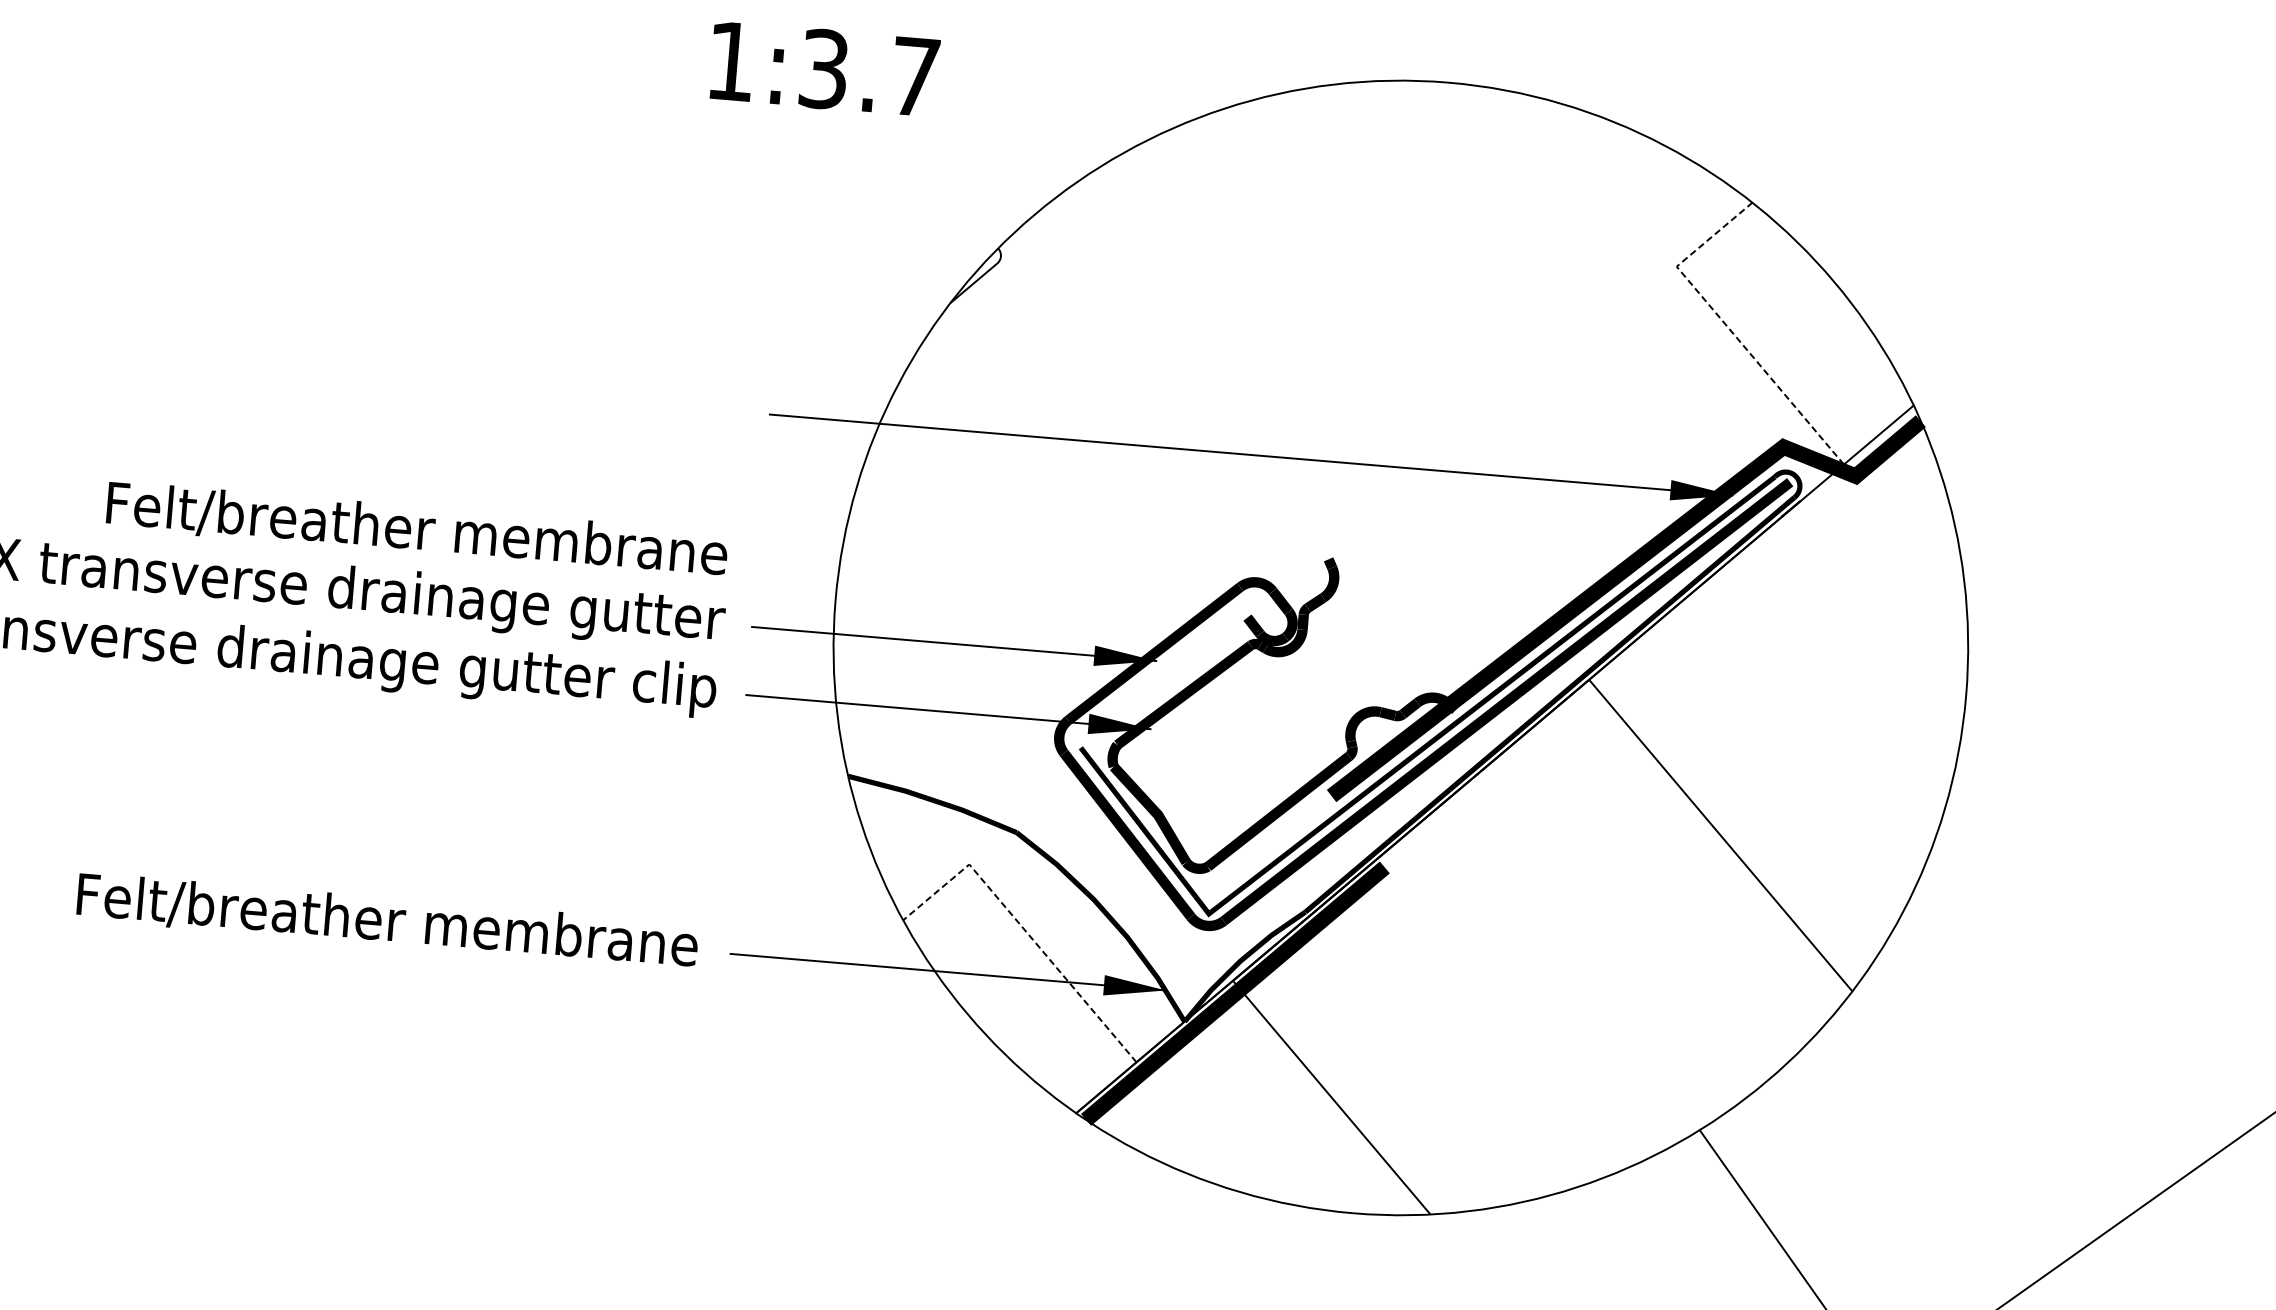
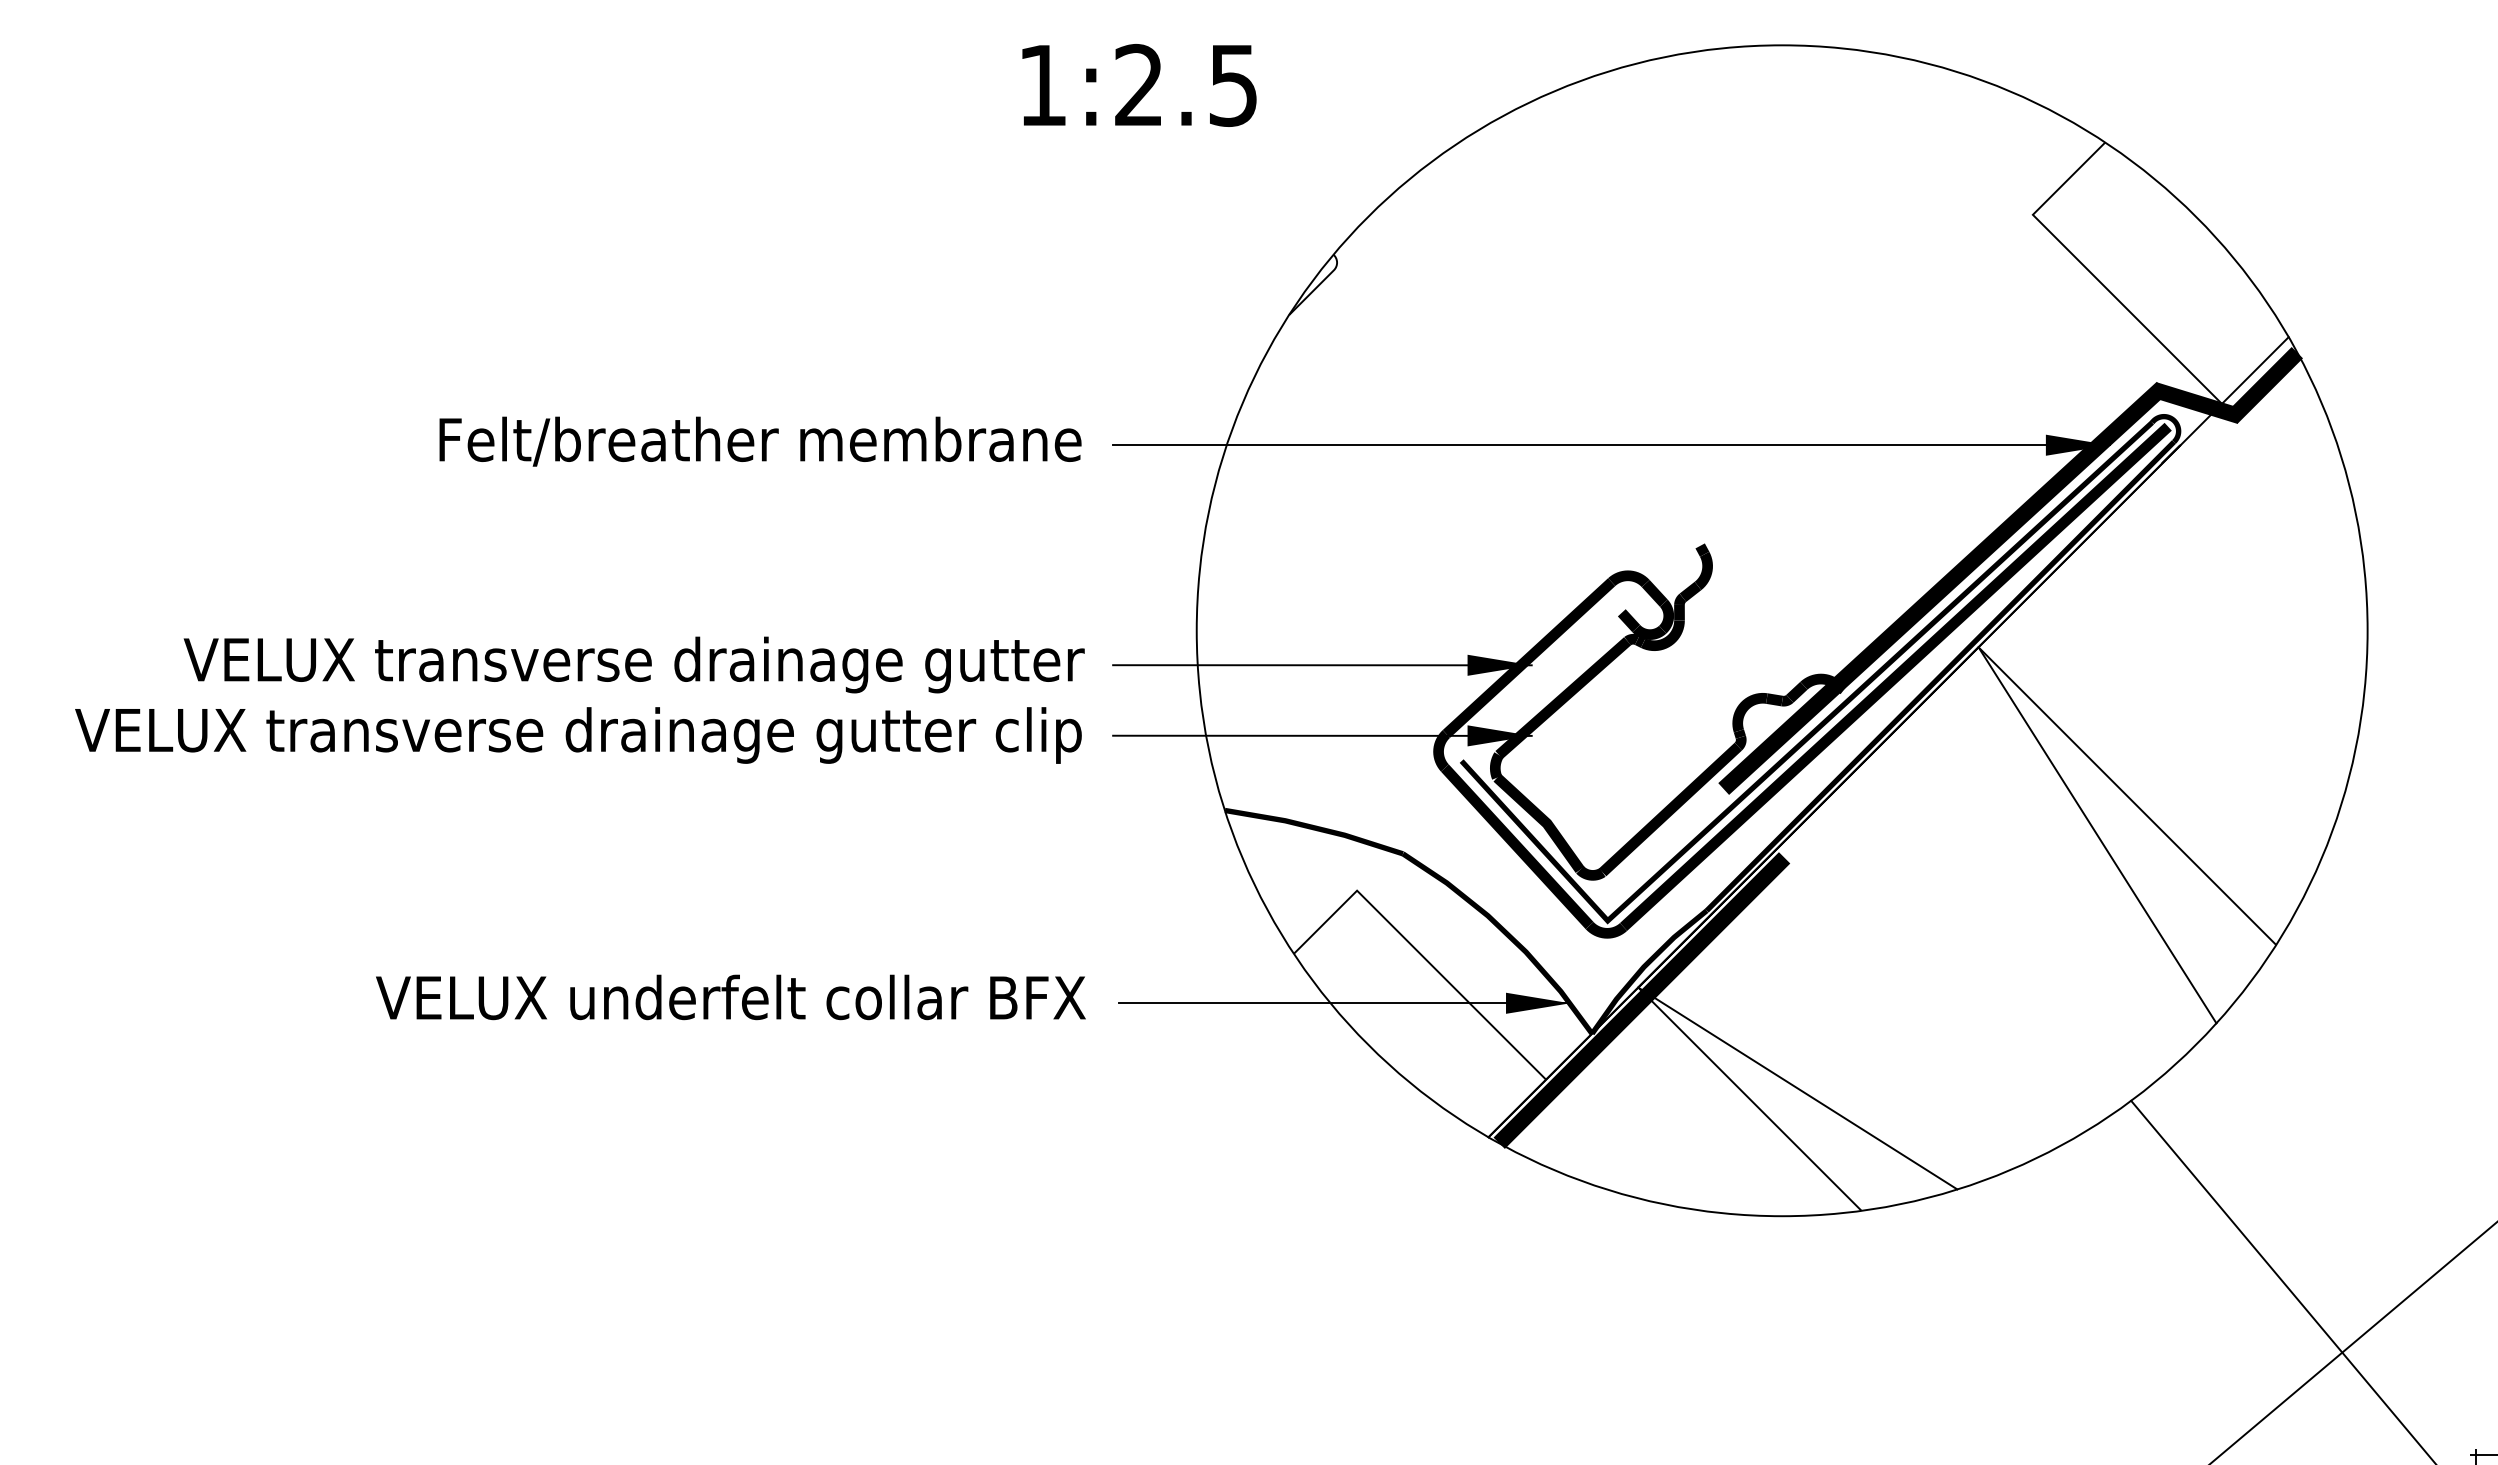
text: (868, 73) -> (1185, 85), 1:3.7 -> 1:2.5
line: (1727, 327) -> (2090, 272), dashed -> solid
text: (417, 530) -> (760, 441), moved
line: (1688, 871) -> (2097, 835), added
text: (355, 918) -> (730, 999), Felt/breather membrane -> VELUX underfelt collar BFX
line: (1024, 929) -> (1419, 952), dashed -> solid
line: (1378, 1091) -> (1797, 1088), added

